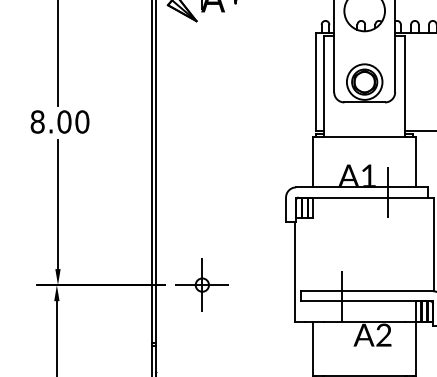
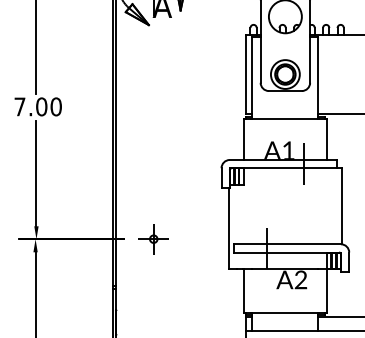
text: (37, 121) -> (19, 106), 8.00 -> 7.00
part: (202, 284) -> (153, 238), size x0.7

